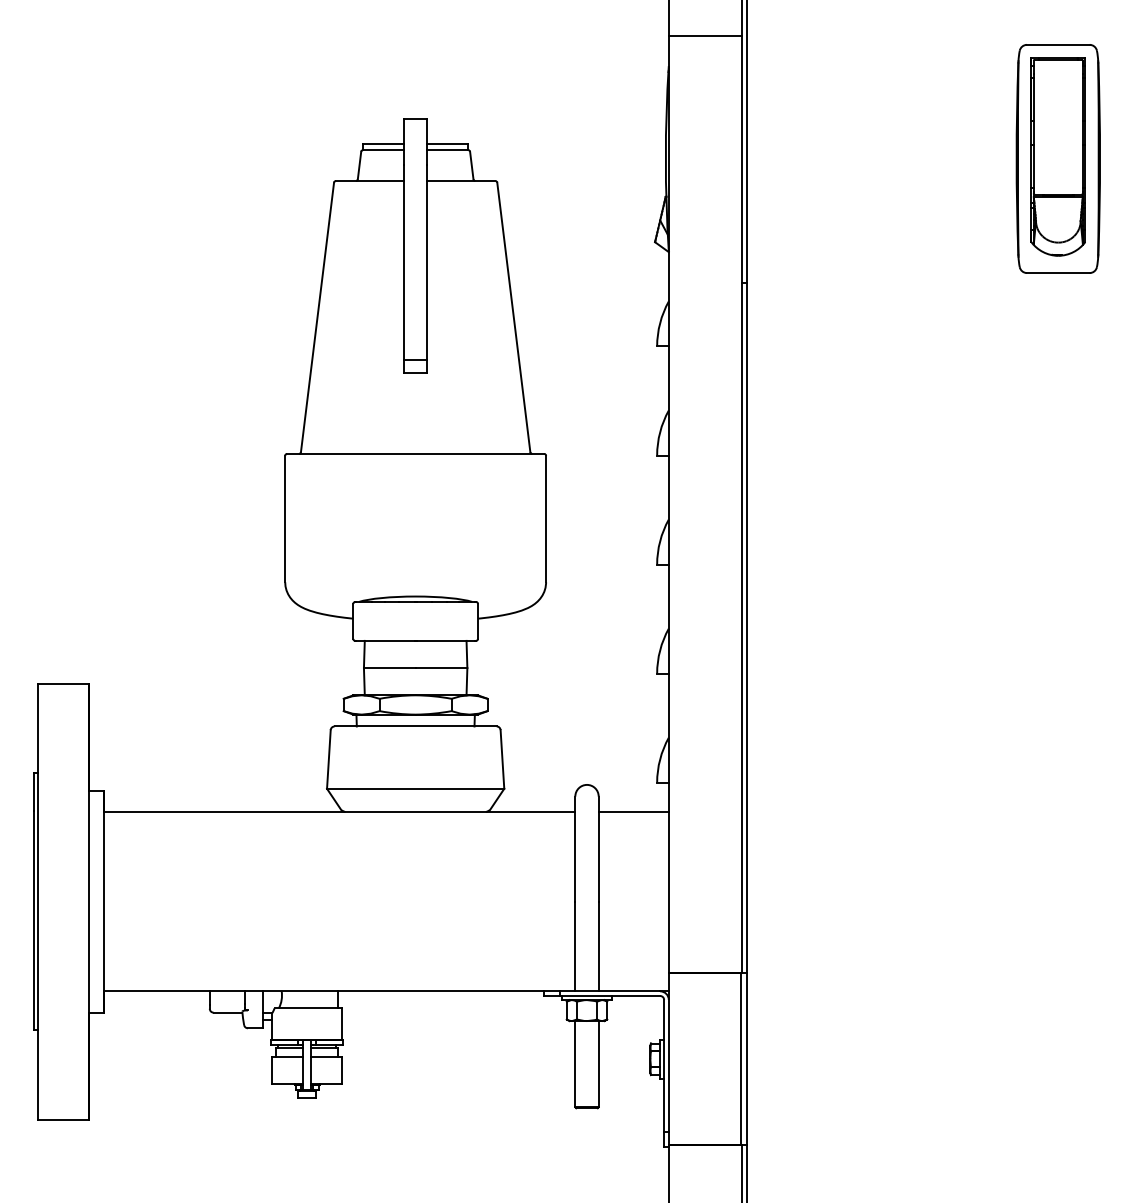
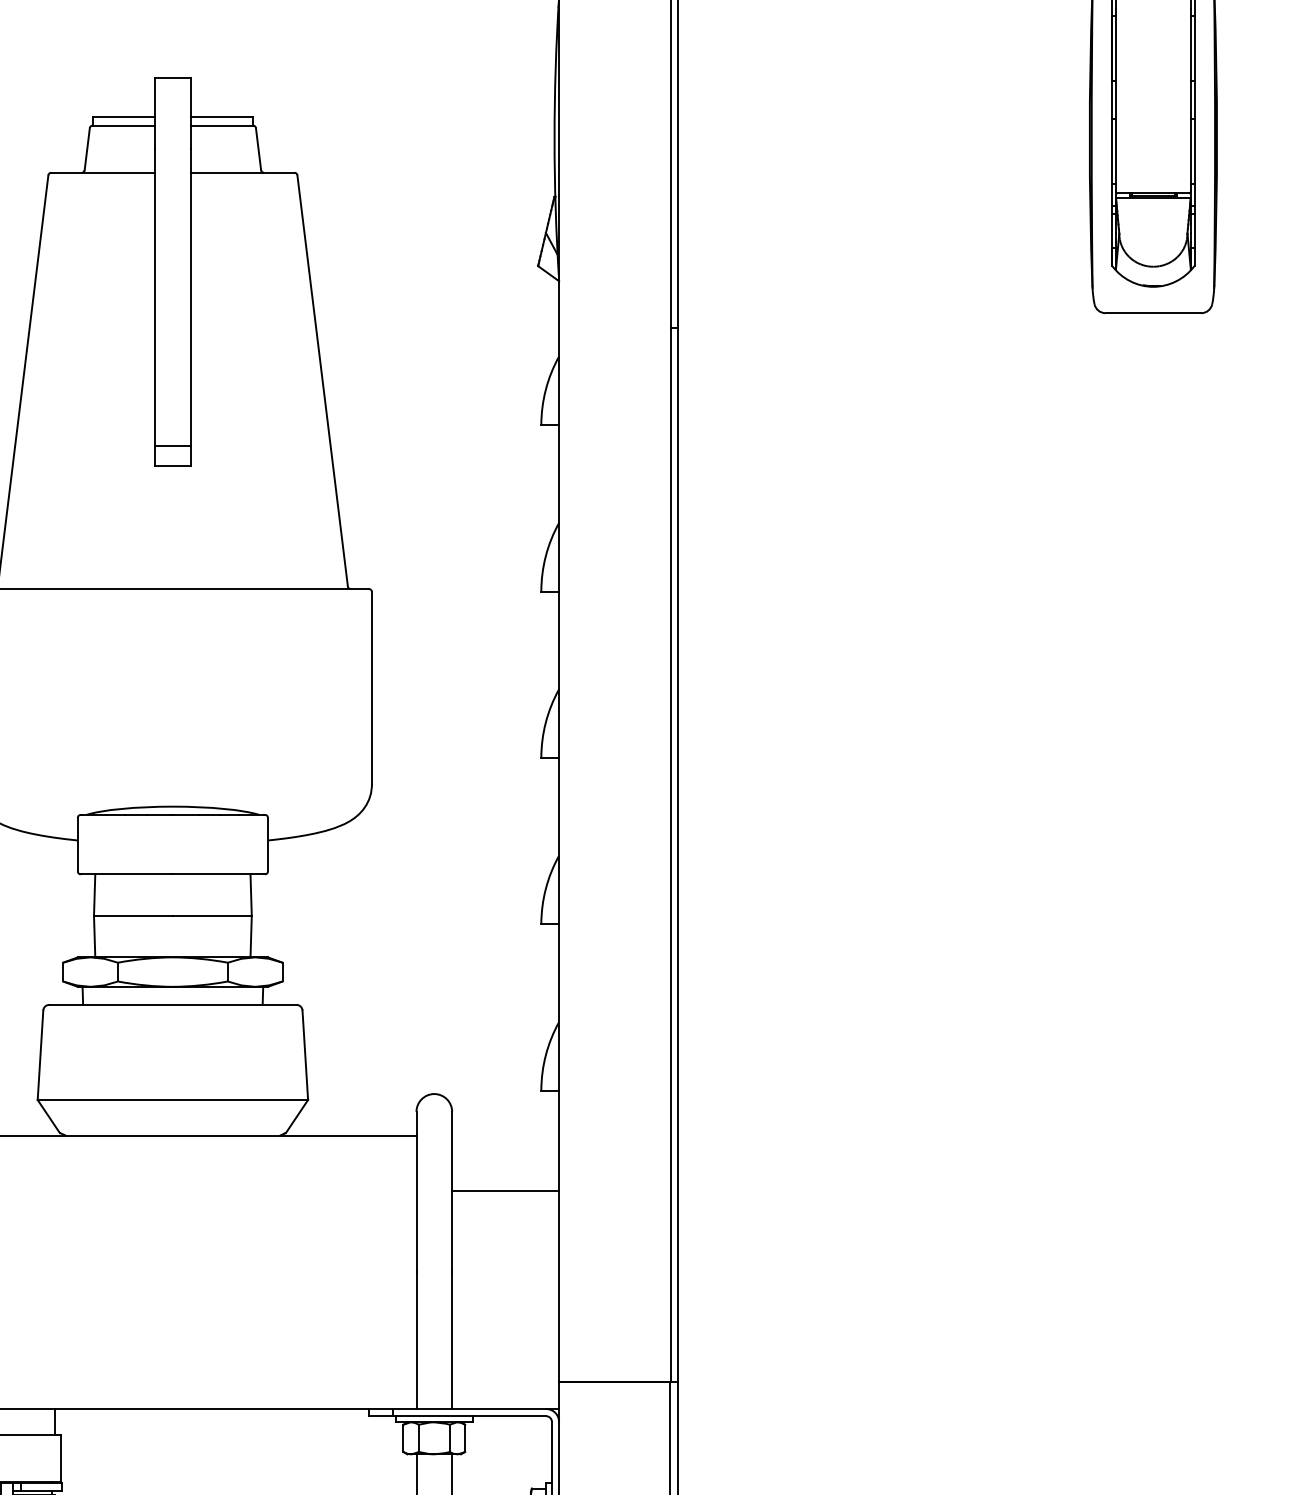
line: (633, 812) -> (505, 1191), moved

